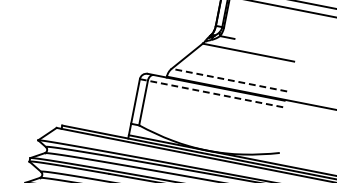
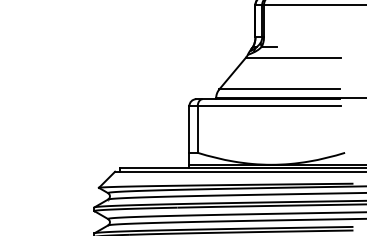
line: (229, 80) -> (279, 89), dashed -> solid
line: (212, 93) -> (265, 106), dashed -> solid

